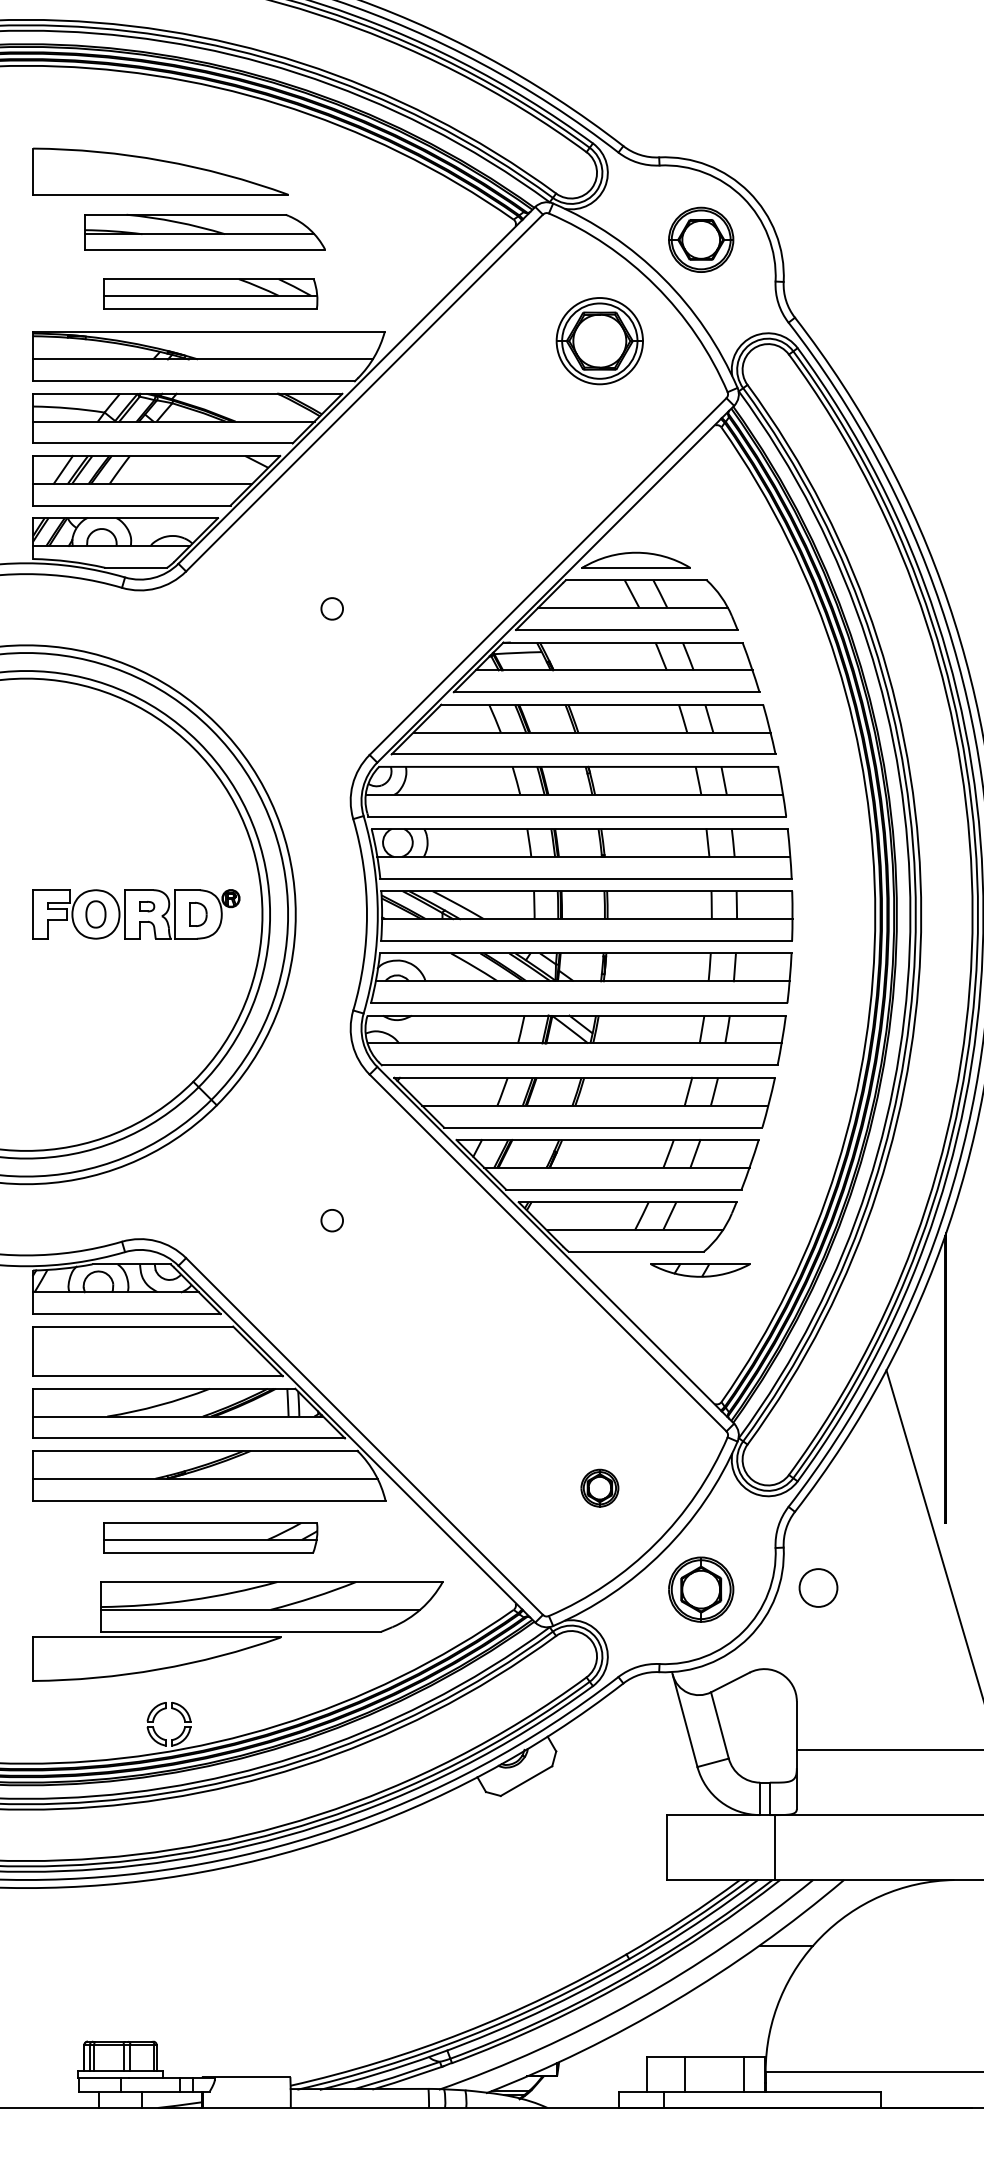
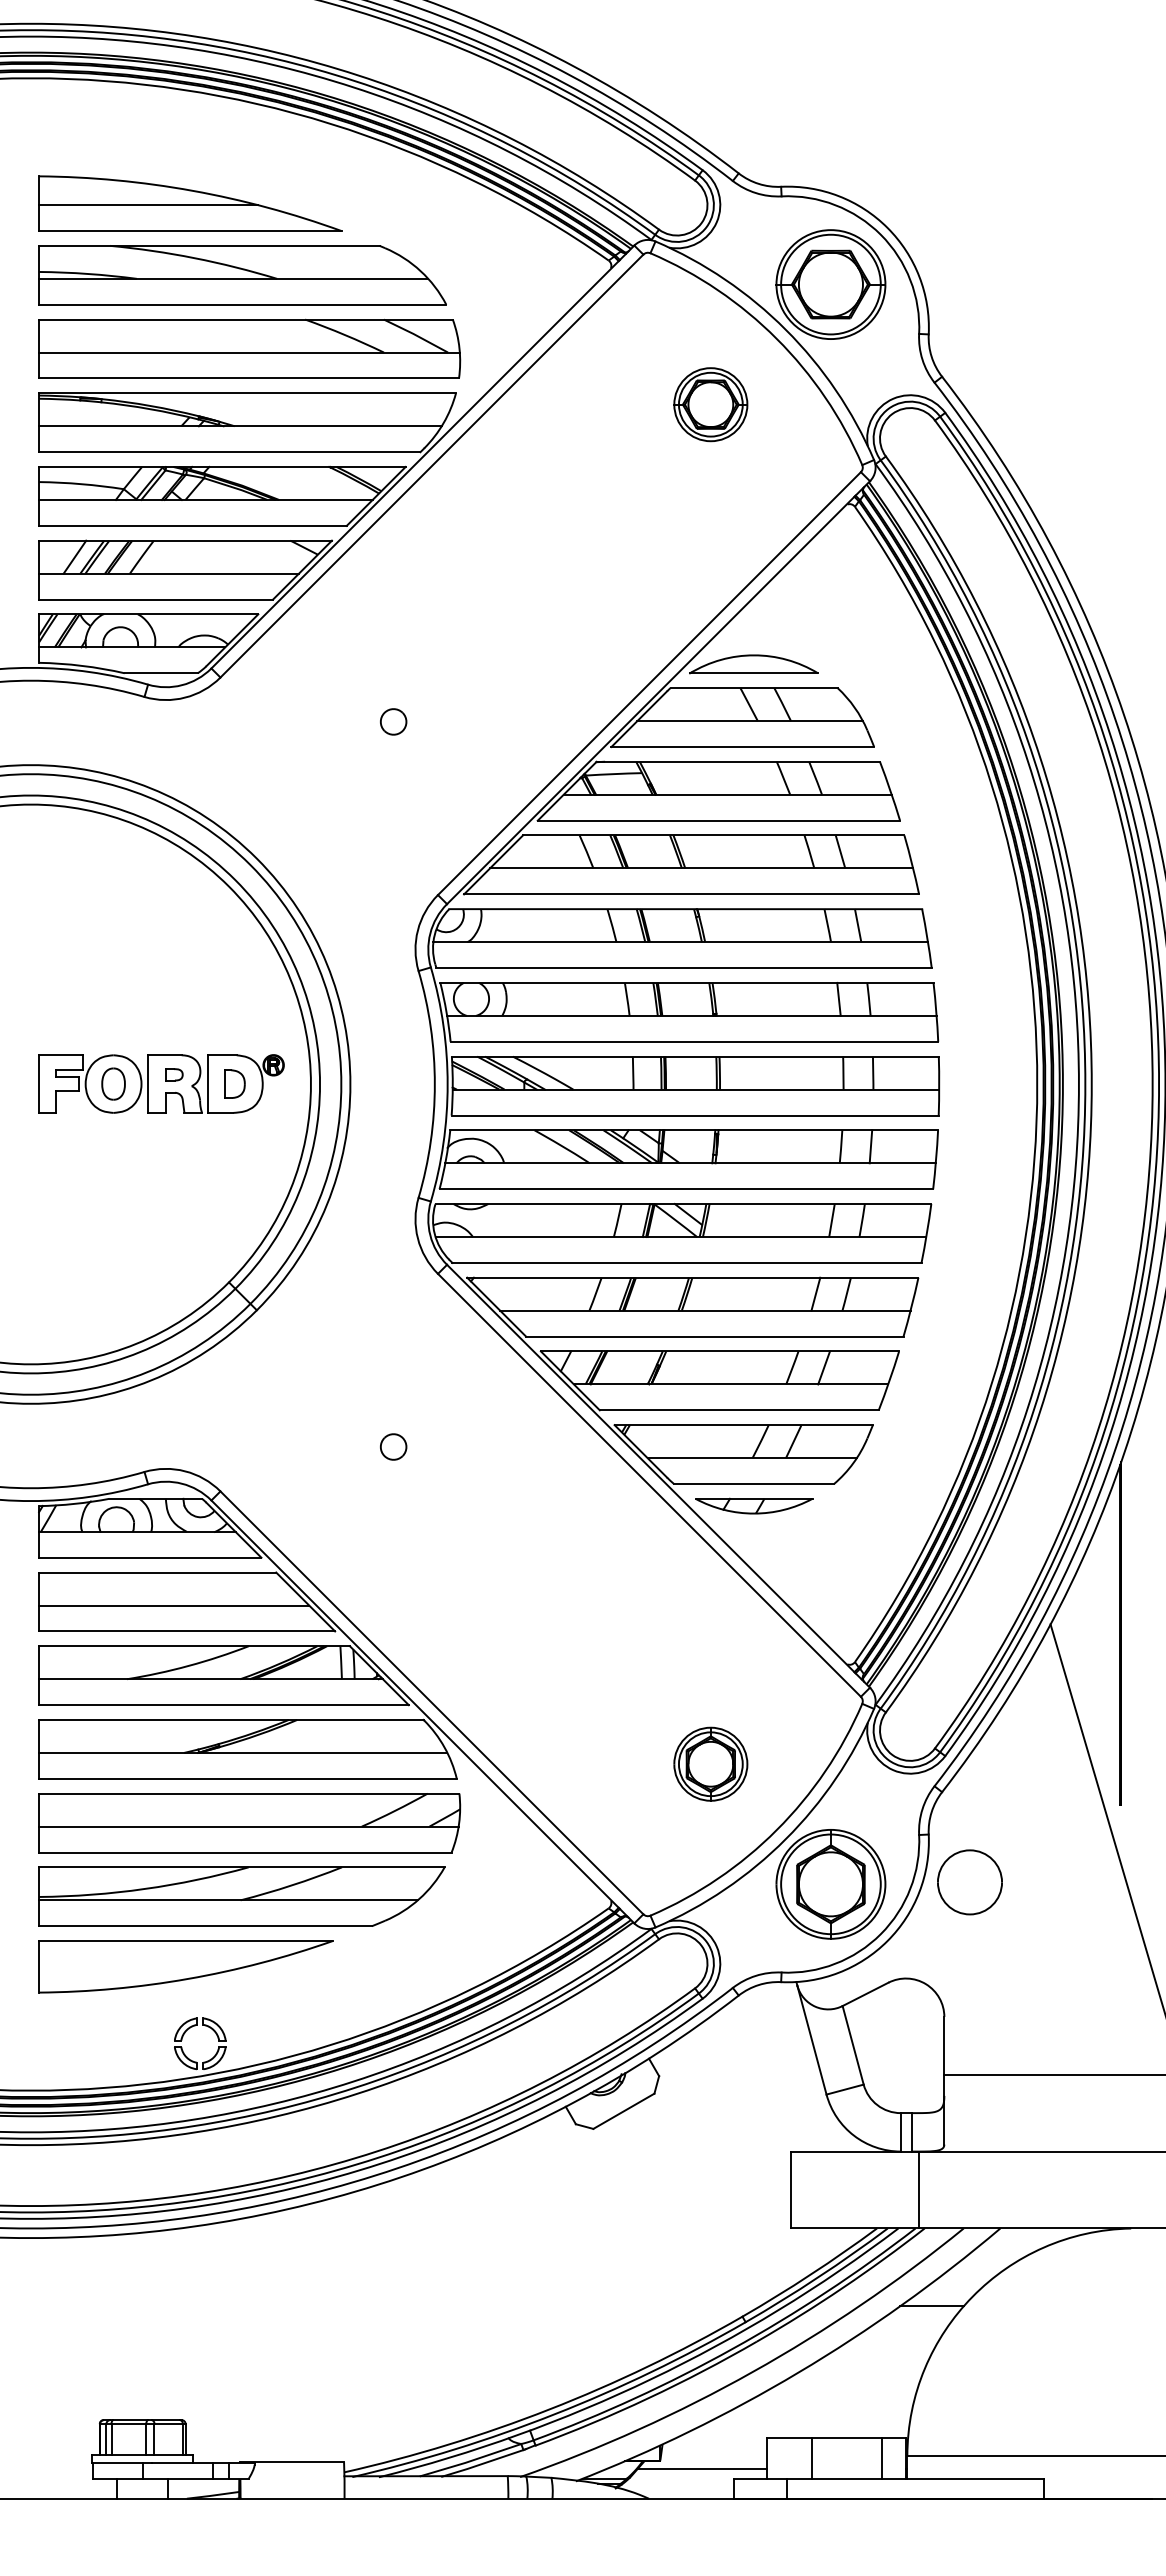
line: (125, 173) -> (148, 205), added
part: (204, 232) -> (242, 275), size x1.43
part: (700, 239) -> (830, 284), size x1.43
part: (210, 293) -> (249, 348), size x1.67
part: (599, 341) -> (710, 404), size x0.71
part: (700, 1270) -> (754, 1505), moved
line: (147, 1354) -> (174, 1605), added
part: (599, 1487) -> (710, 1763), size x1.67
part: (210, 1538) -> (249, 1823), size x1.67
part: (818, 1588) -> (969, 1882), size x1.43
part: (700, 1589) -> (830, 1884), size x1.43
part: (271, 1606) -> (241, 1896), moved
line: (592, 2082) -> (702, 2468), added

